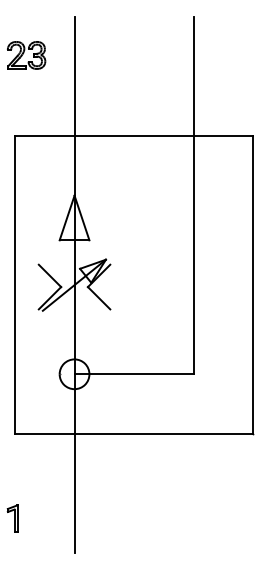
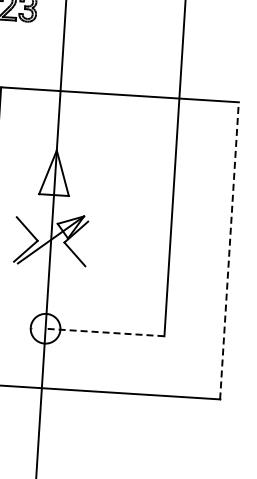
line: (253, 285) -> (229, 251), solid -> dashed
line: (134, 374) -> (105, 332), solid -> dashed

